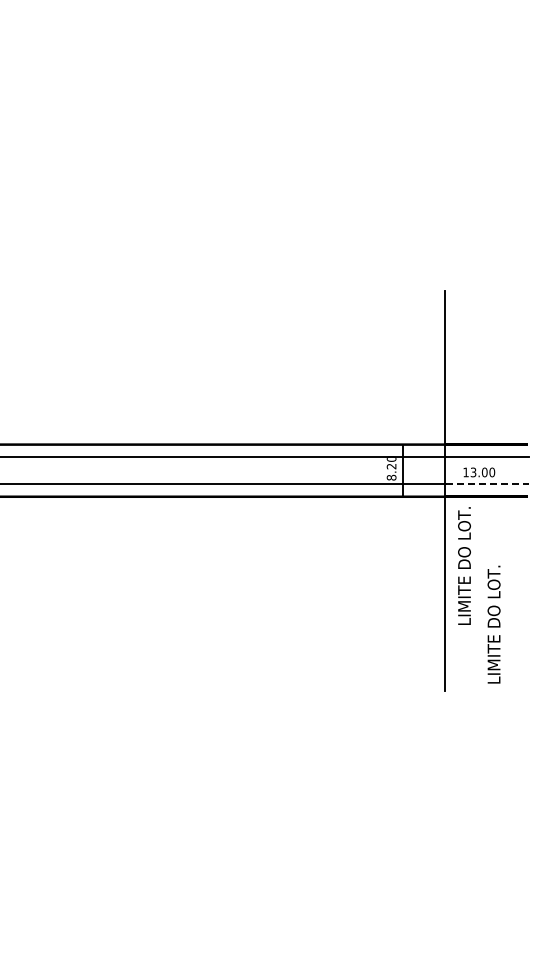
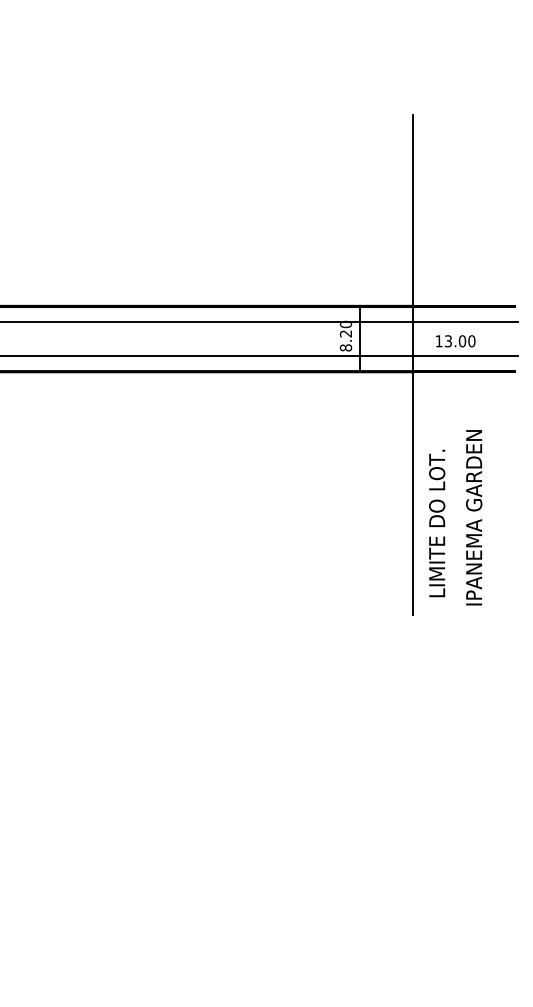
line: (487, 484) -> (465, 356), dashed -> solid
text: (464, 565) -> (437, 522), moved
text: (493, 612) -> (473, 516), LIMITE DO LOT. -> IPANEMA GARDEN

